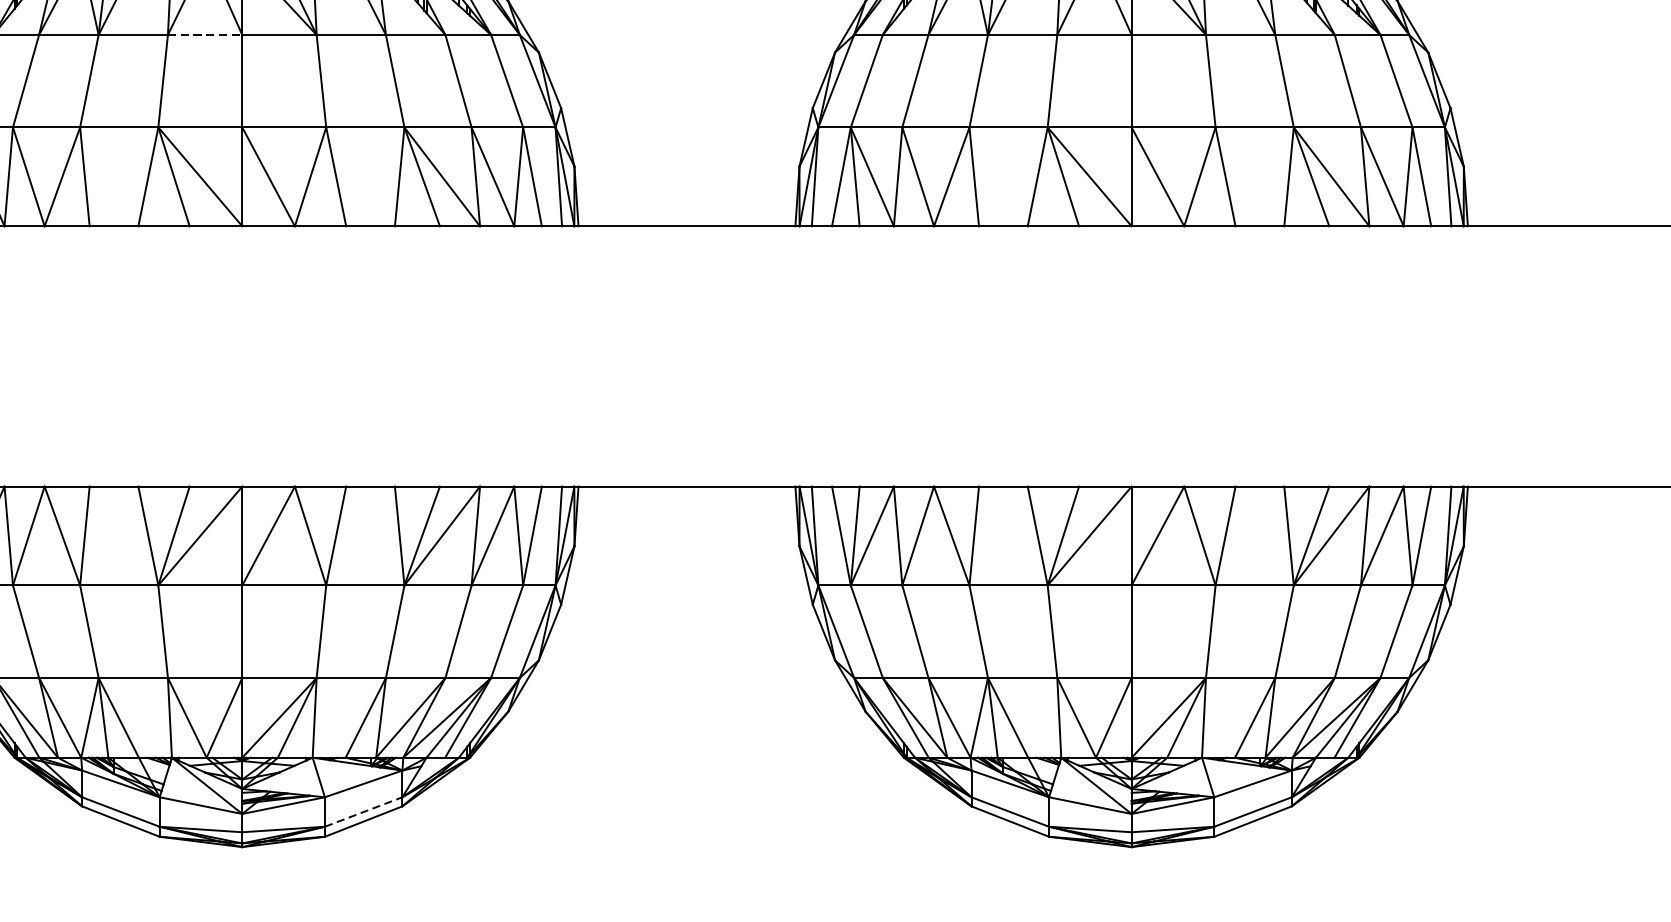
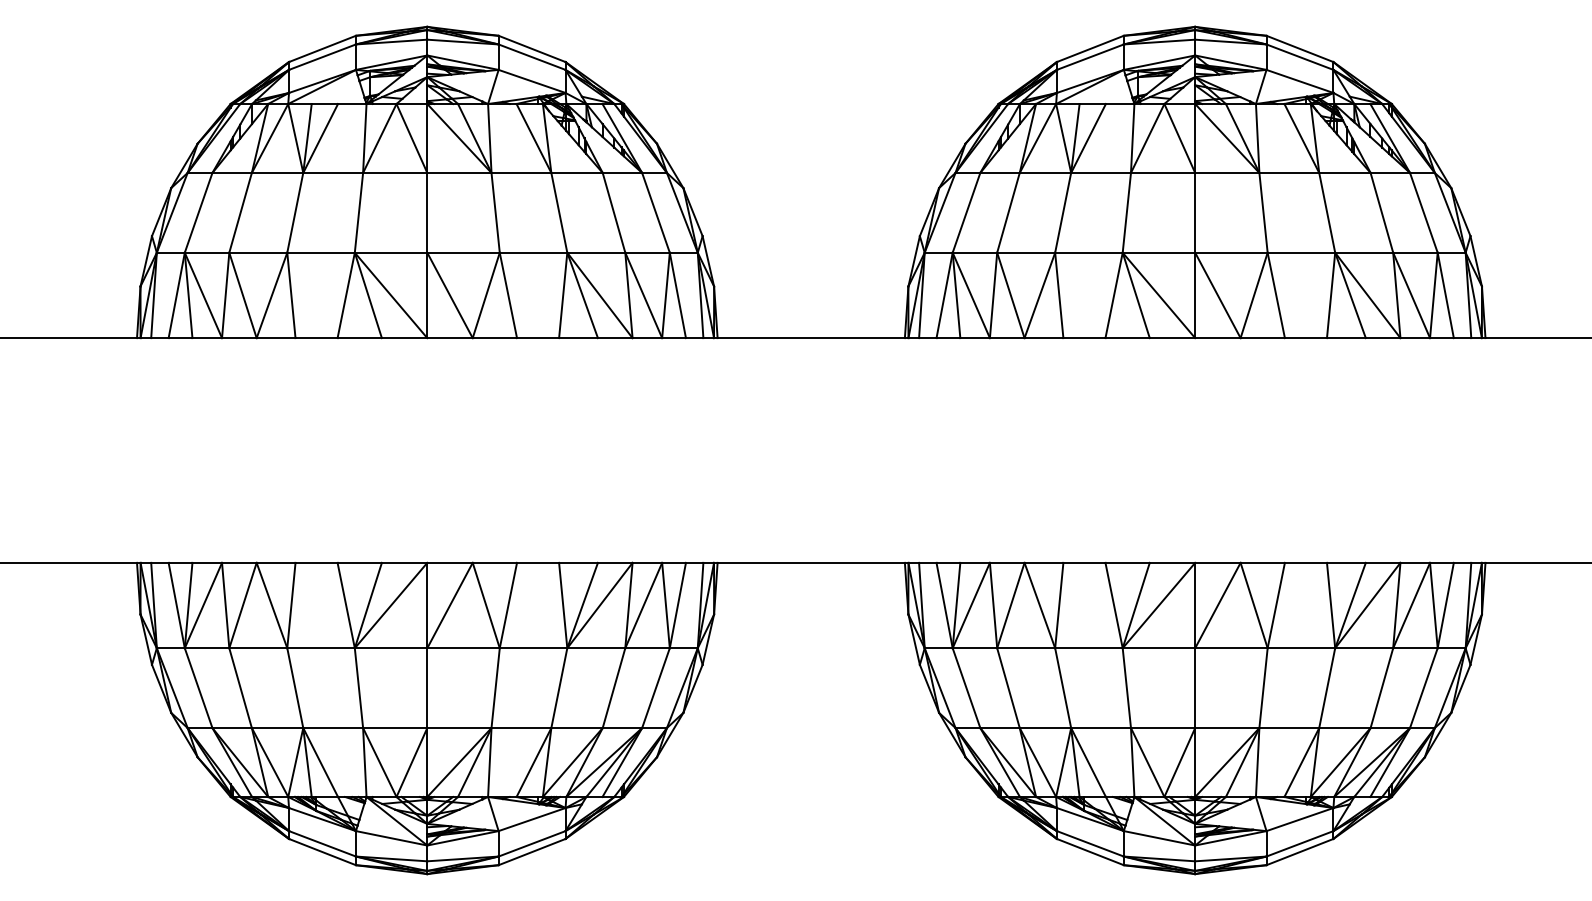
line: (205, 34) -> (395, 172), dashed -> solid
line: (364, 811) -> (532, 843), dashed -> solid

